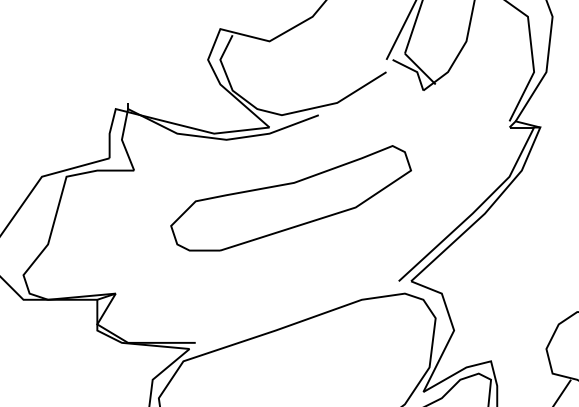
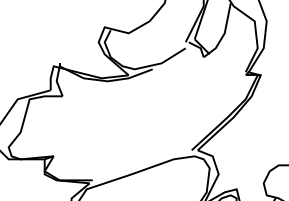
part: (289, 197) -> (138, 109), removed

